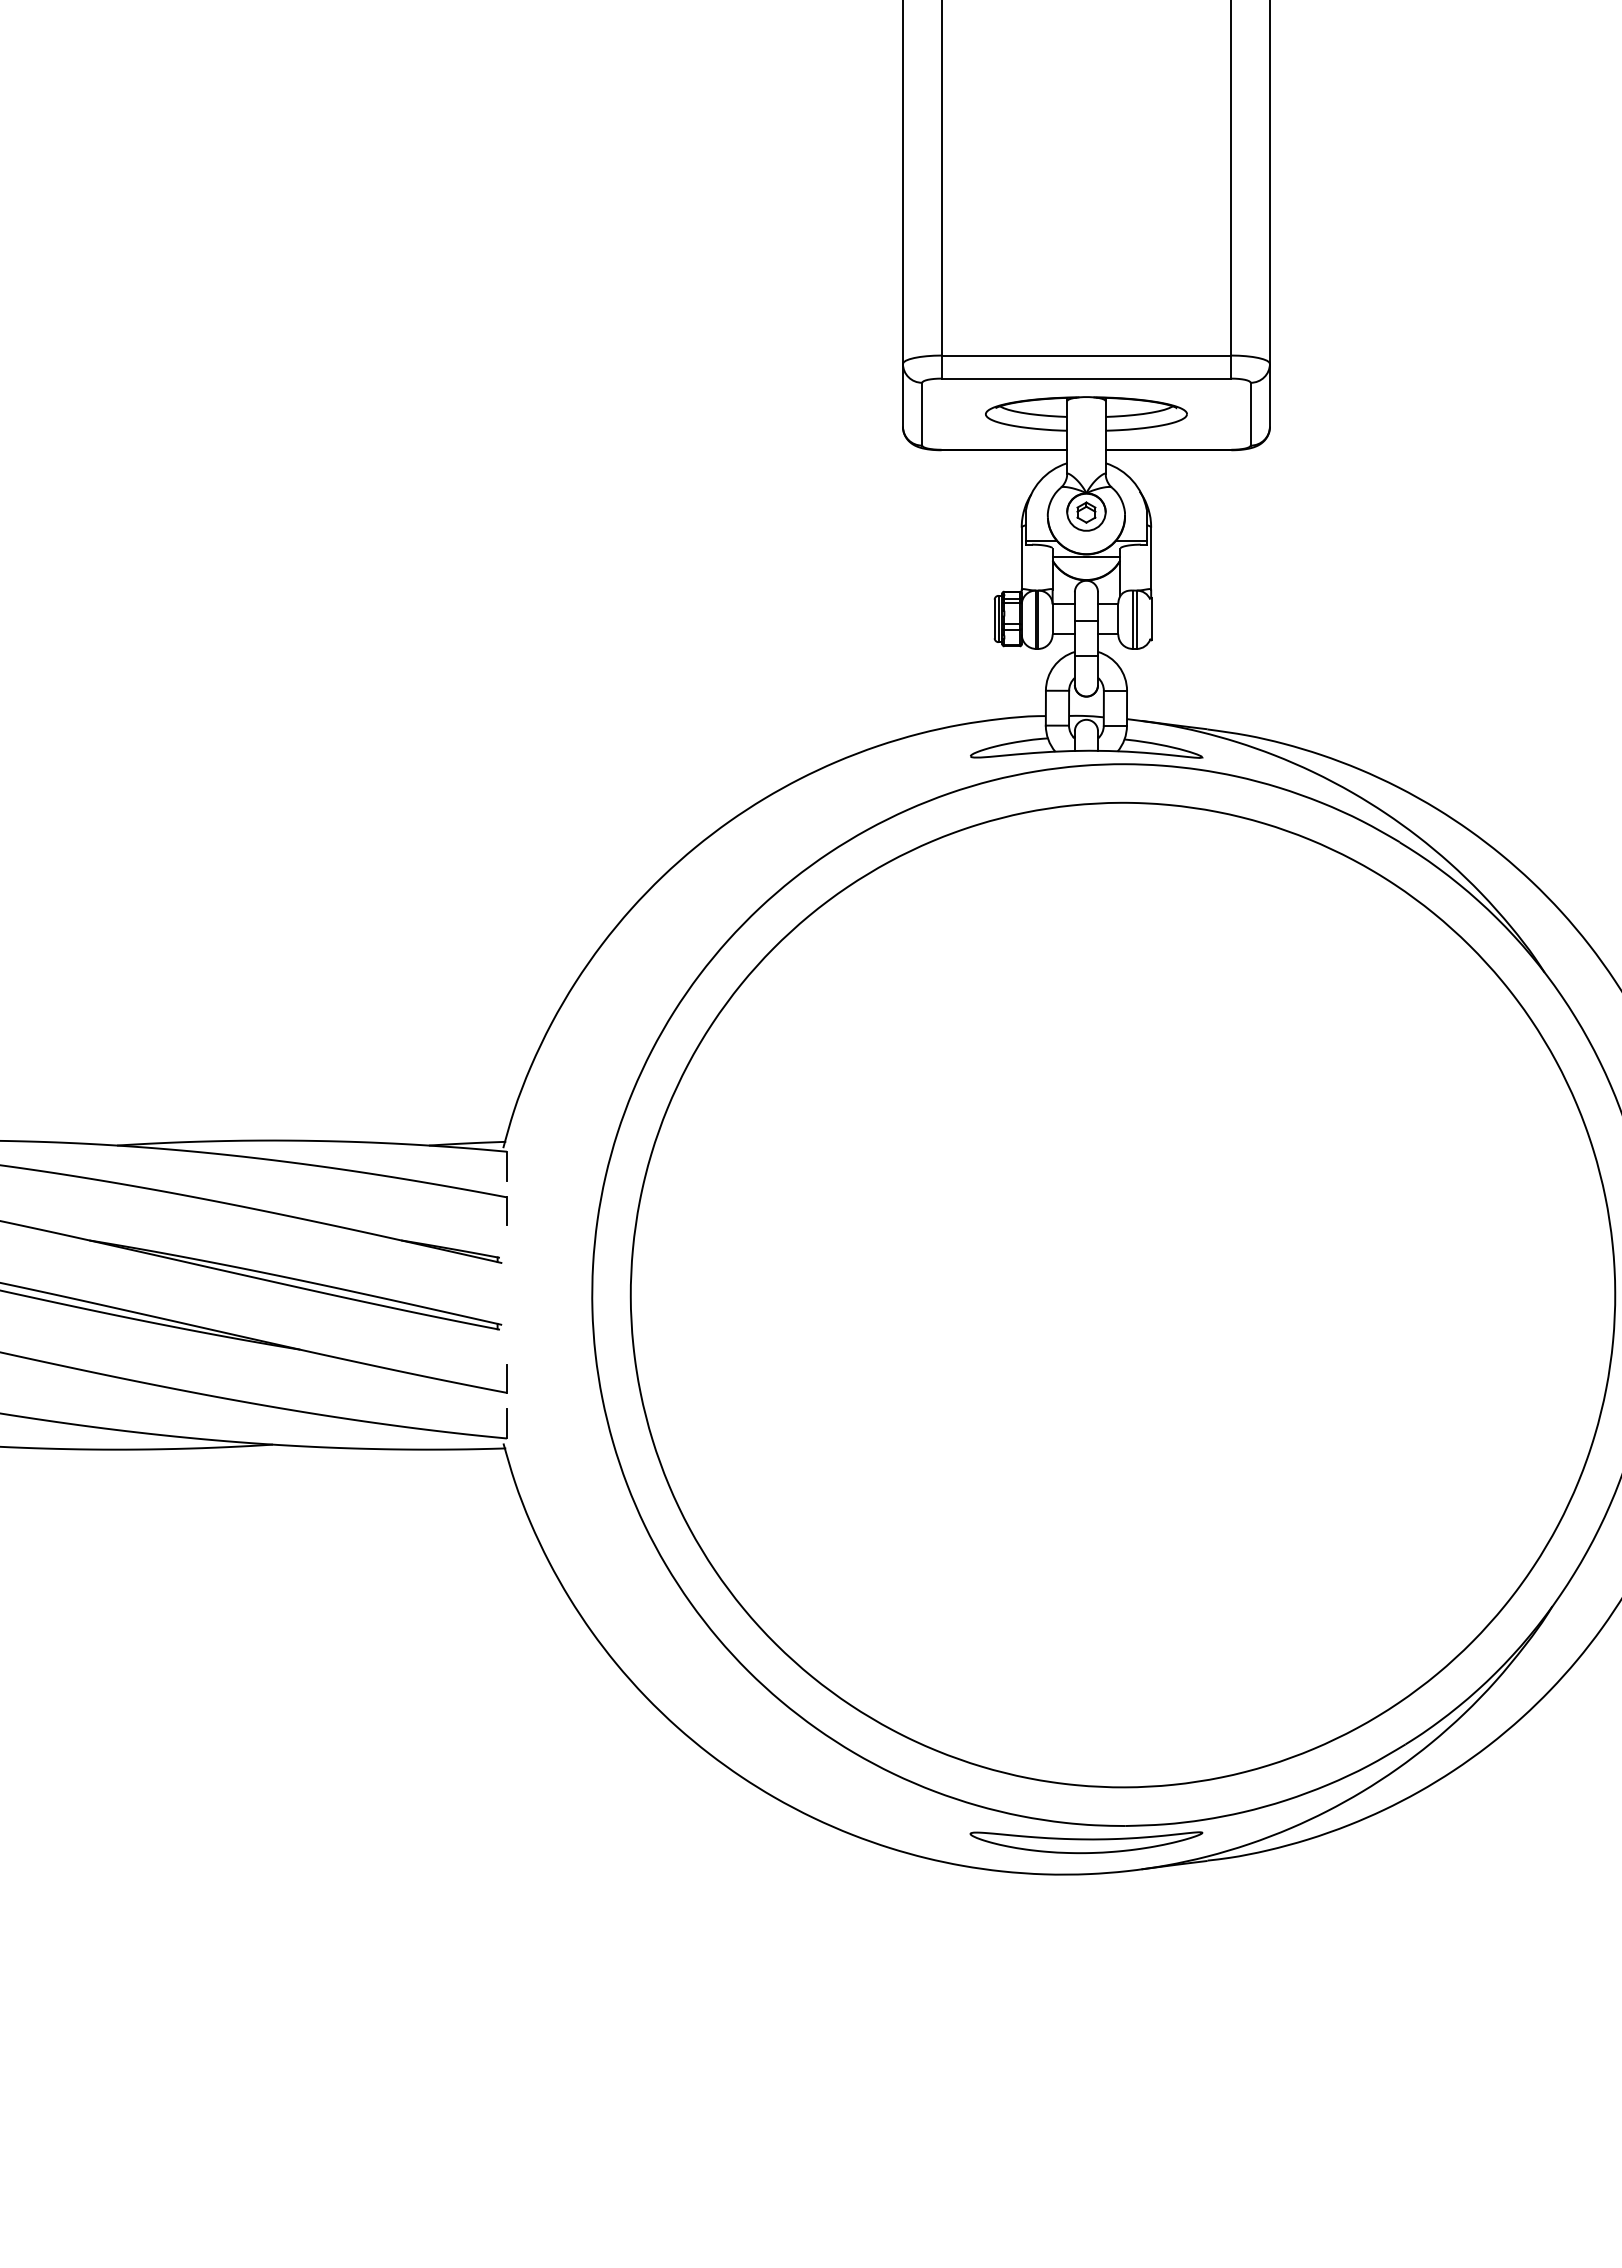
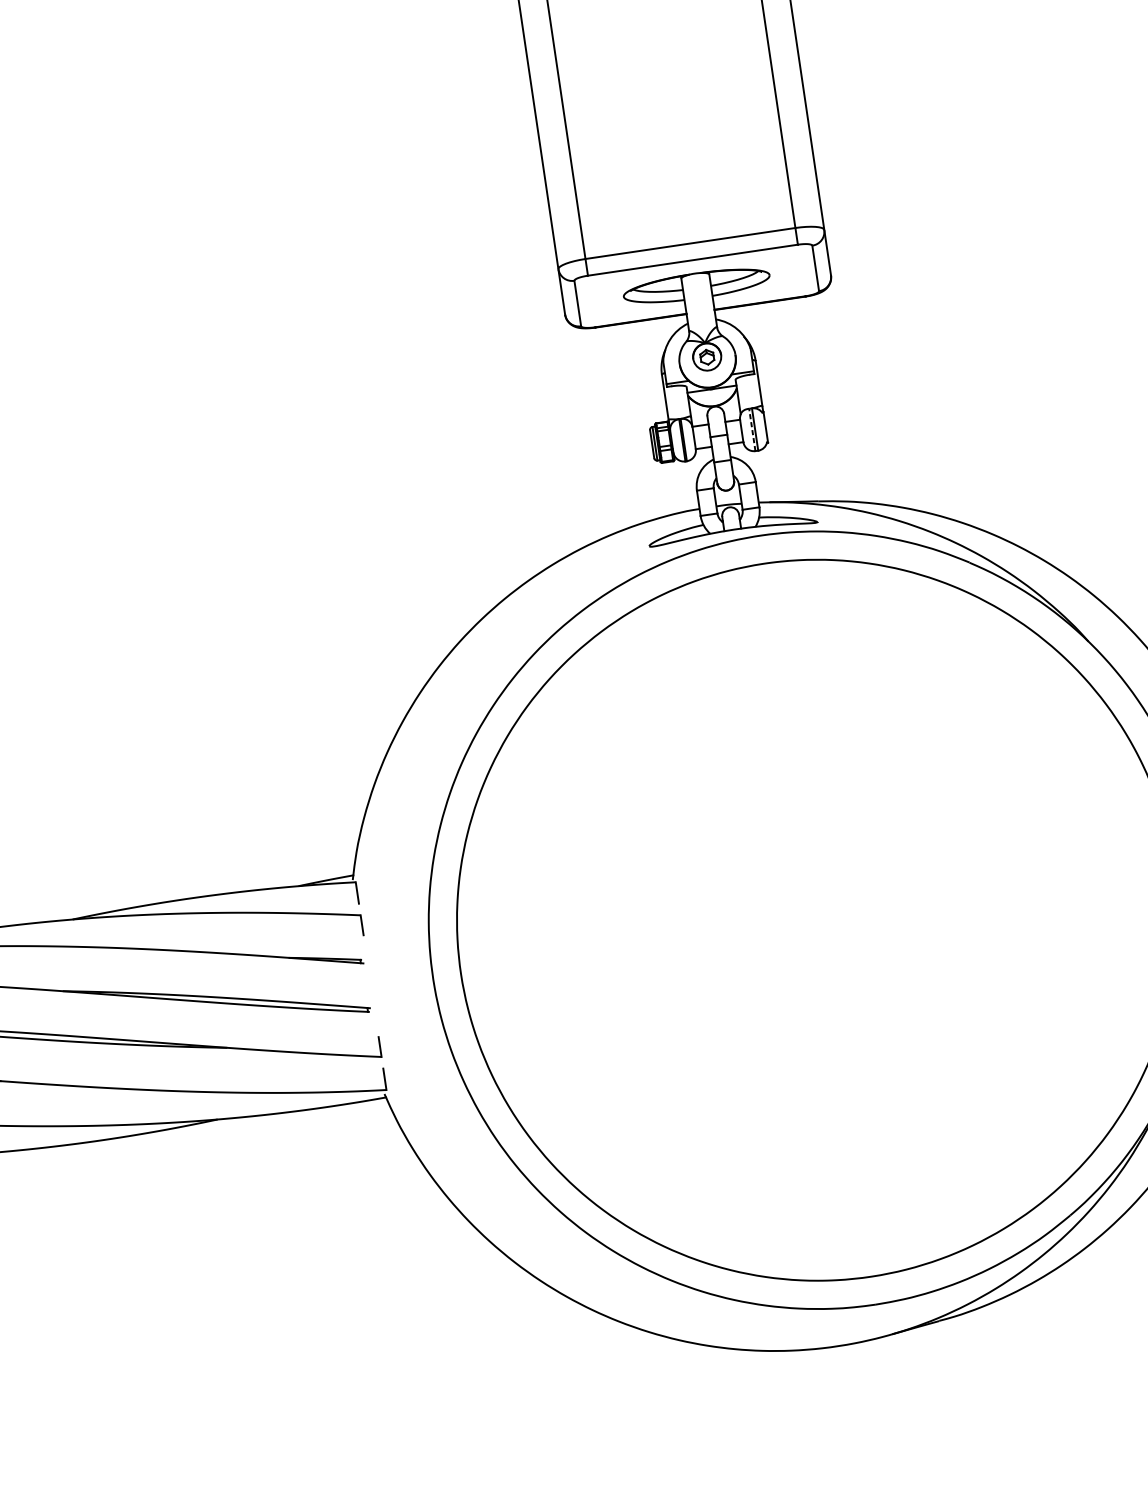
line: (1132, 619) -> (752, 429), solid -> dashed
part: (1086, 1842) -> (849, 1320), removed

